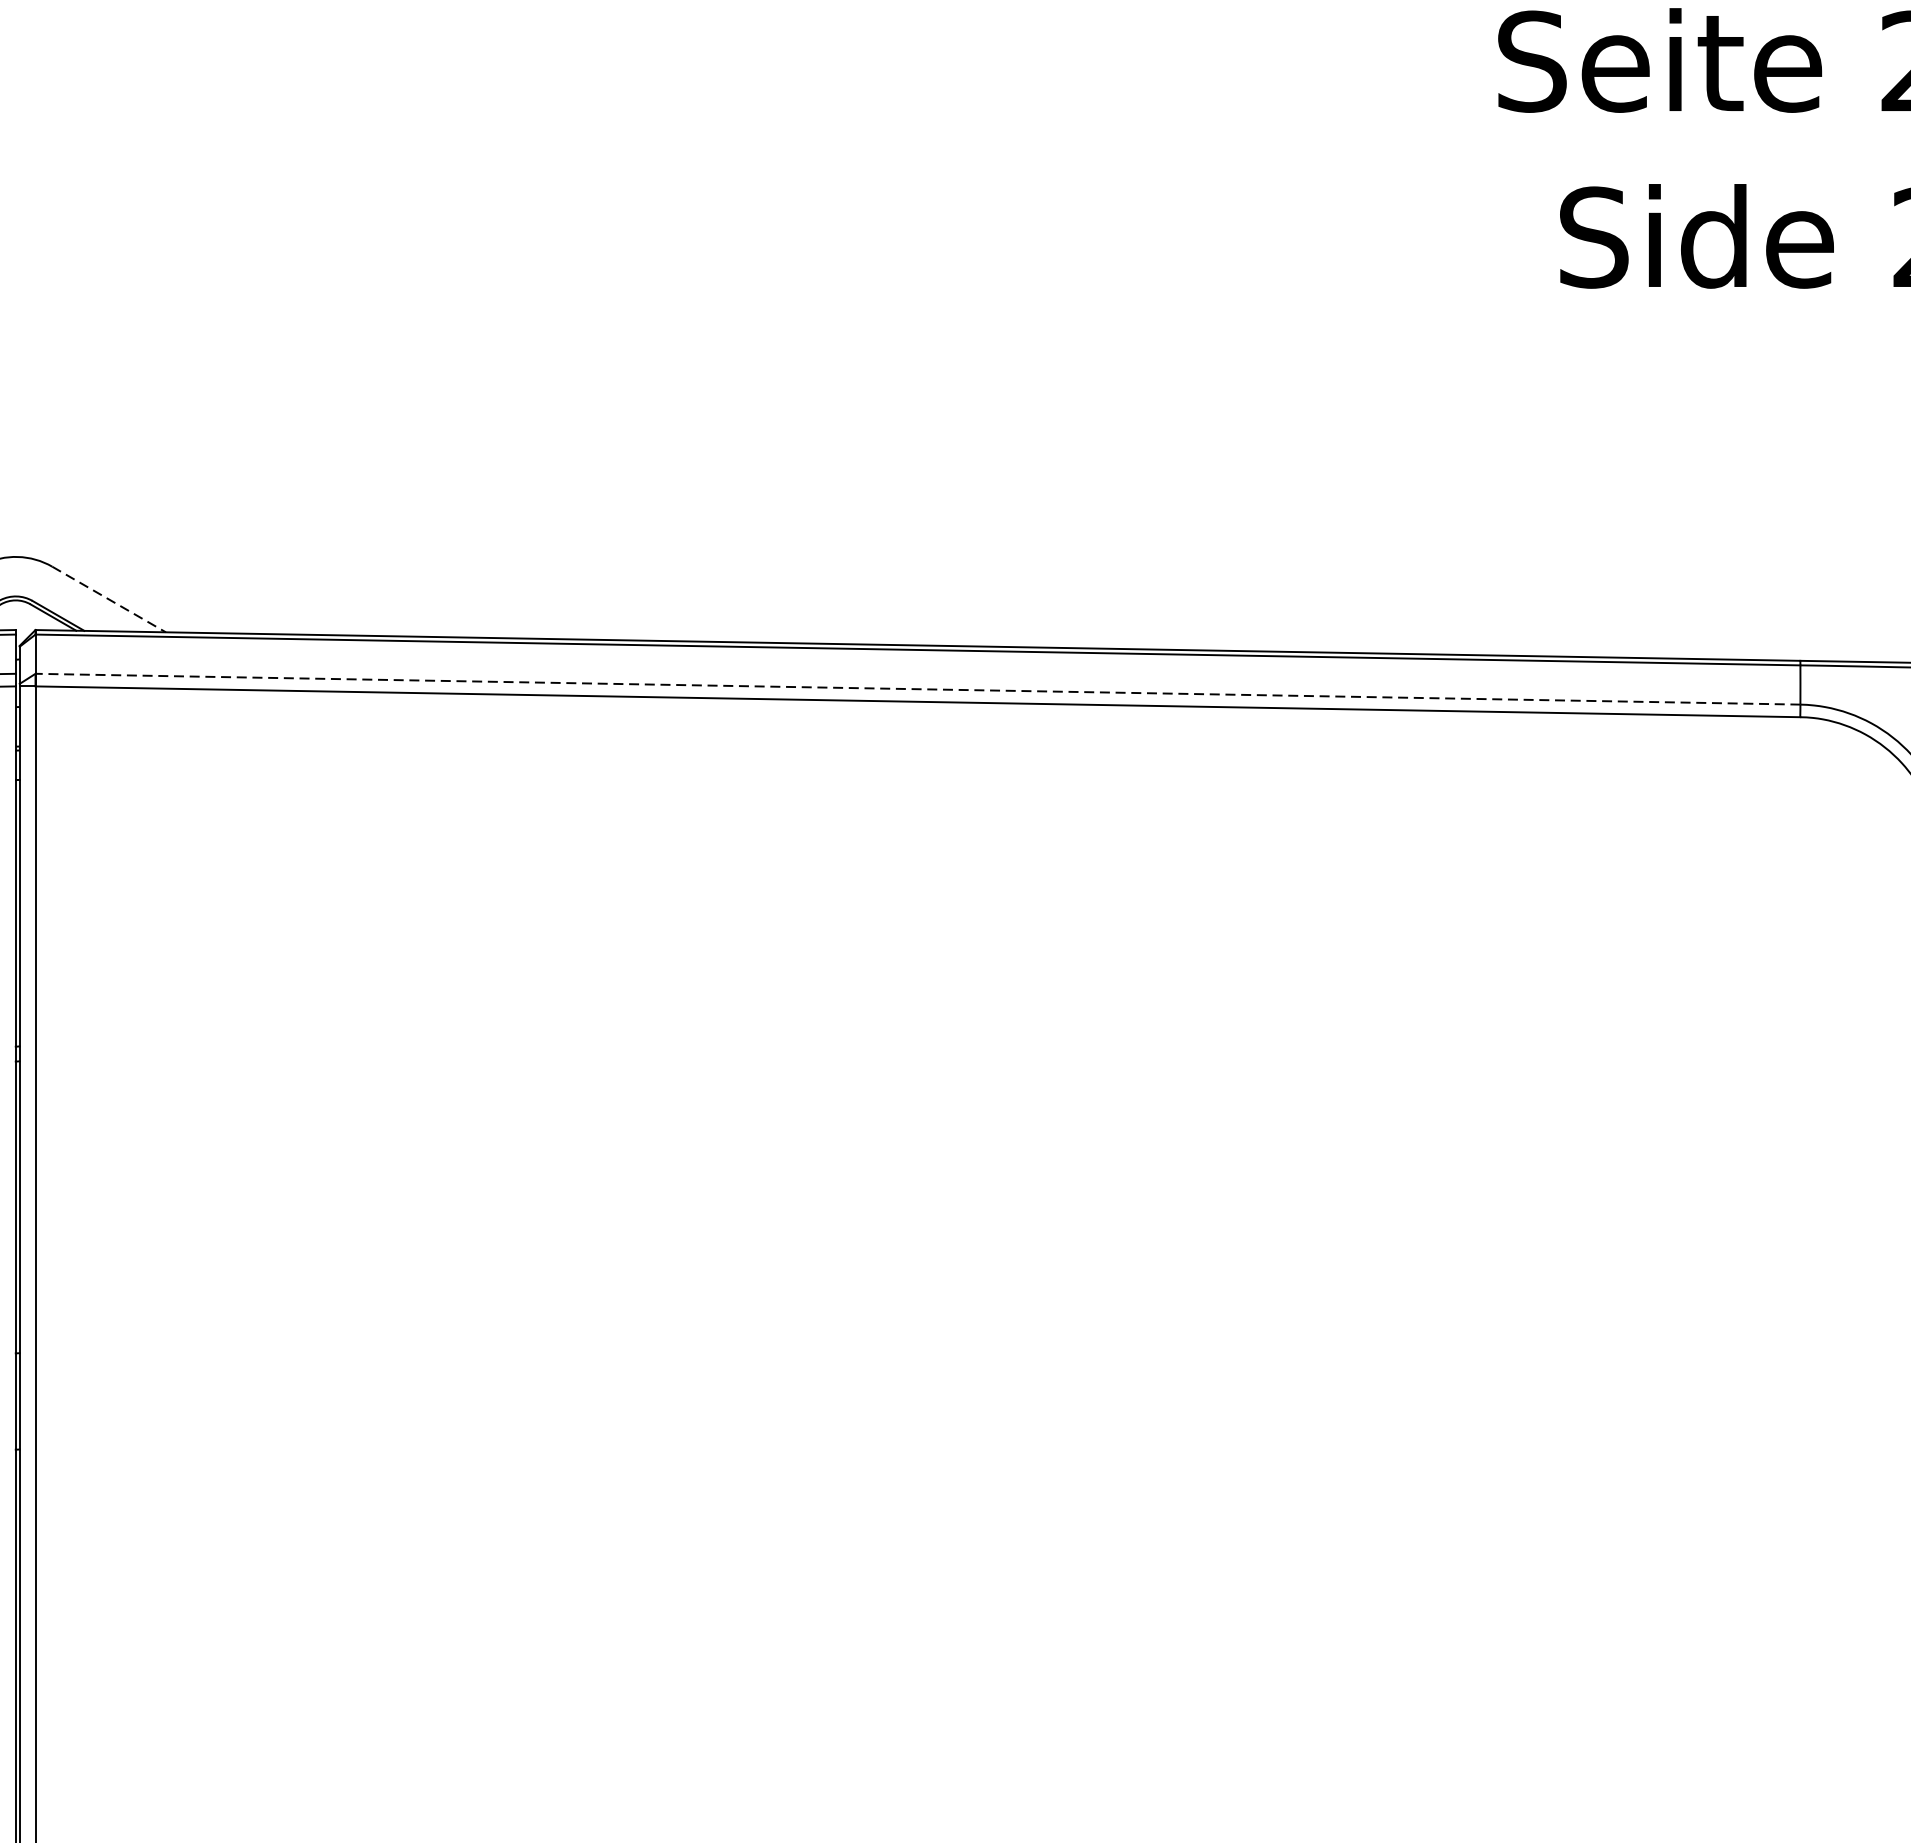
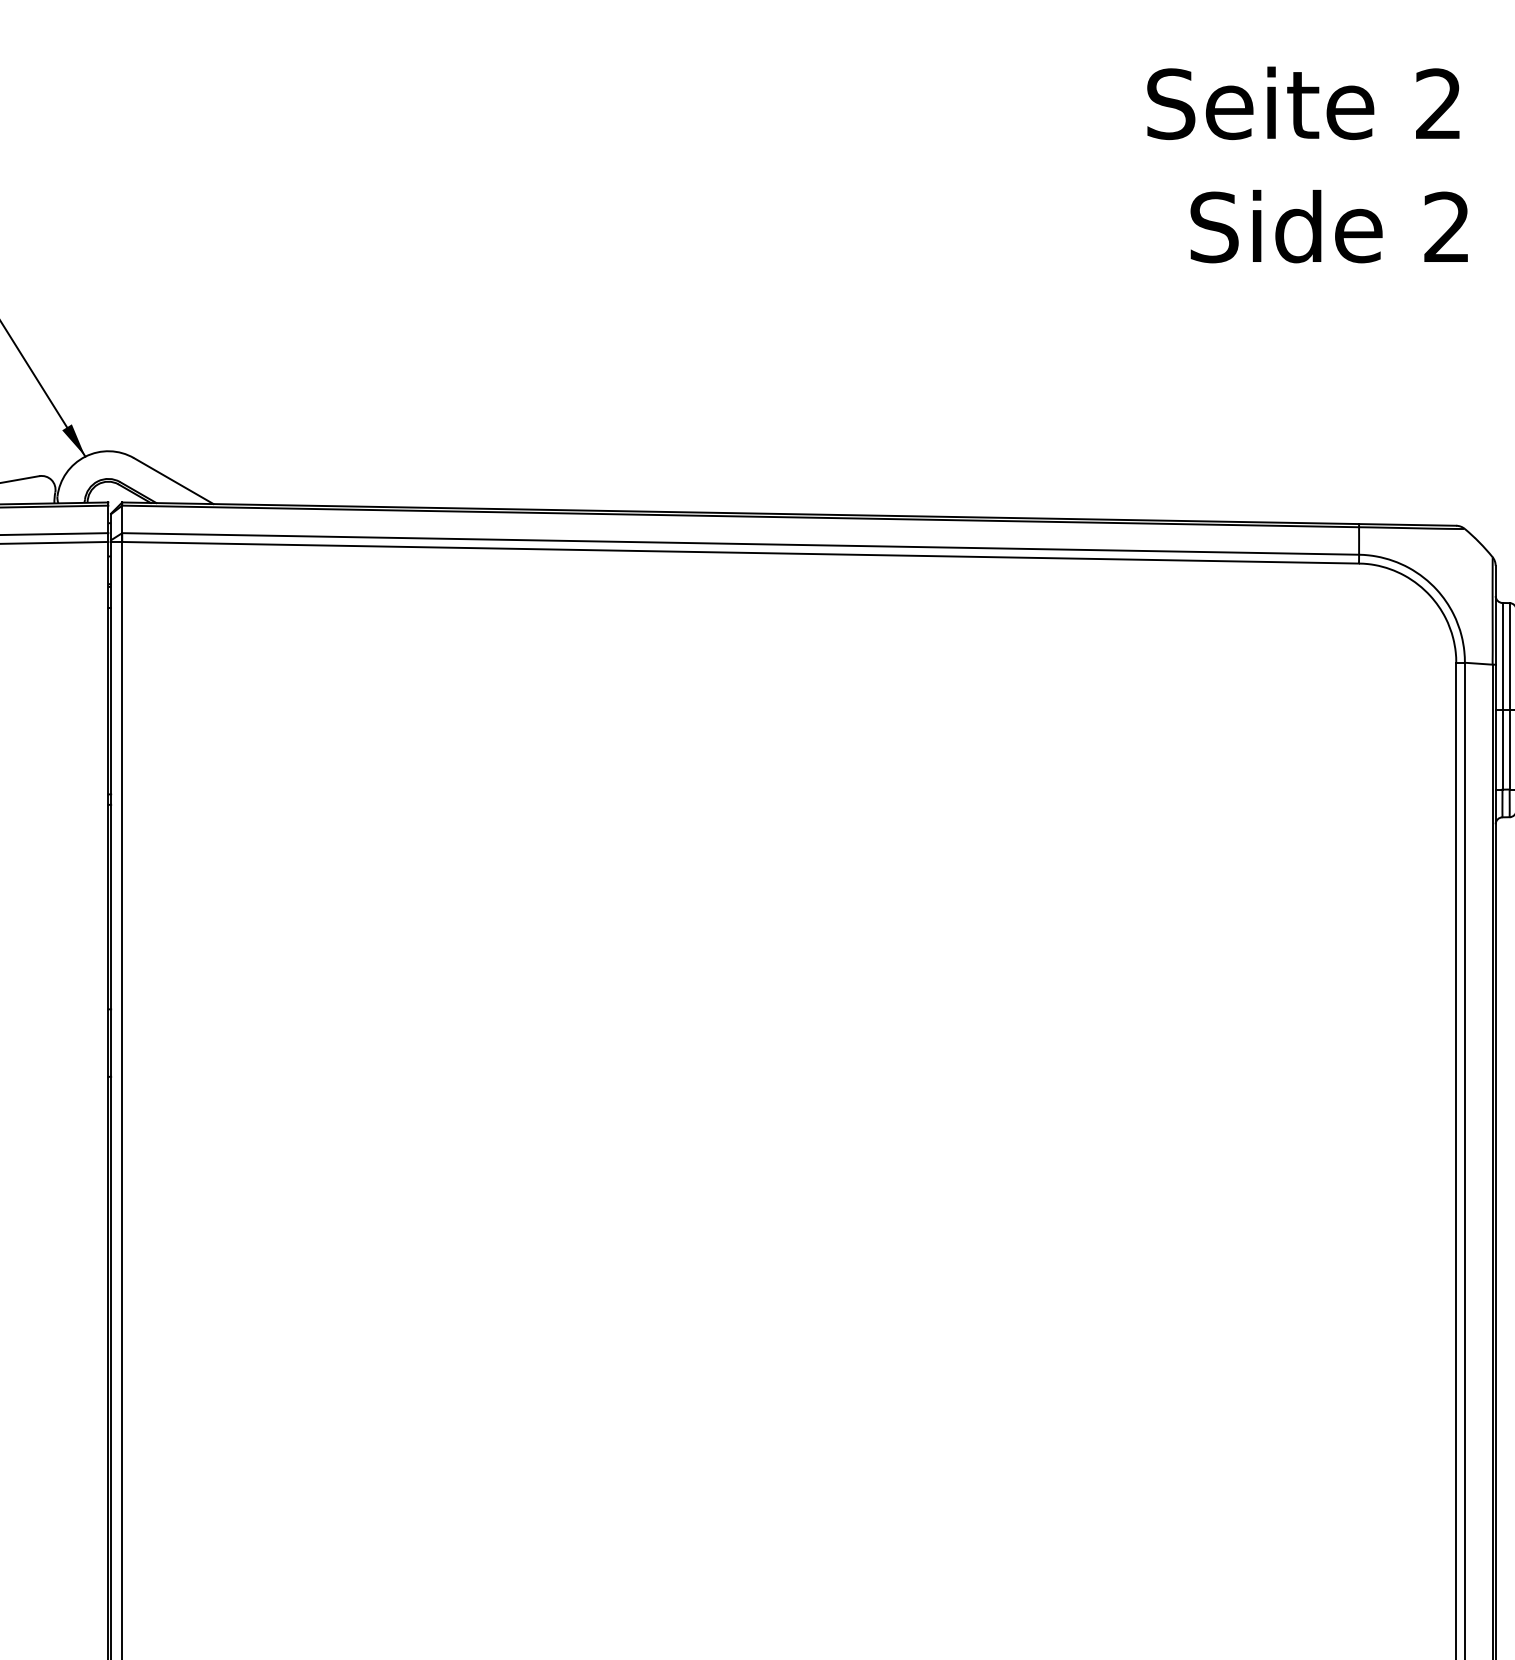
line: (108, 600) -> (173, 481), dashed -> solid
line: (917, 688) -> (740, 543), dashed -> solid

